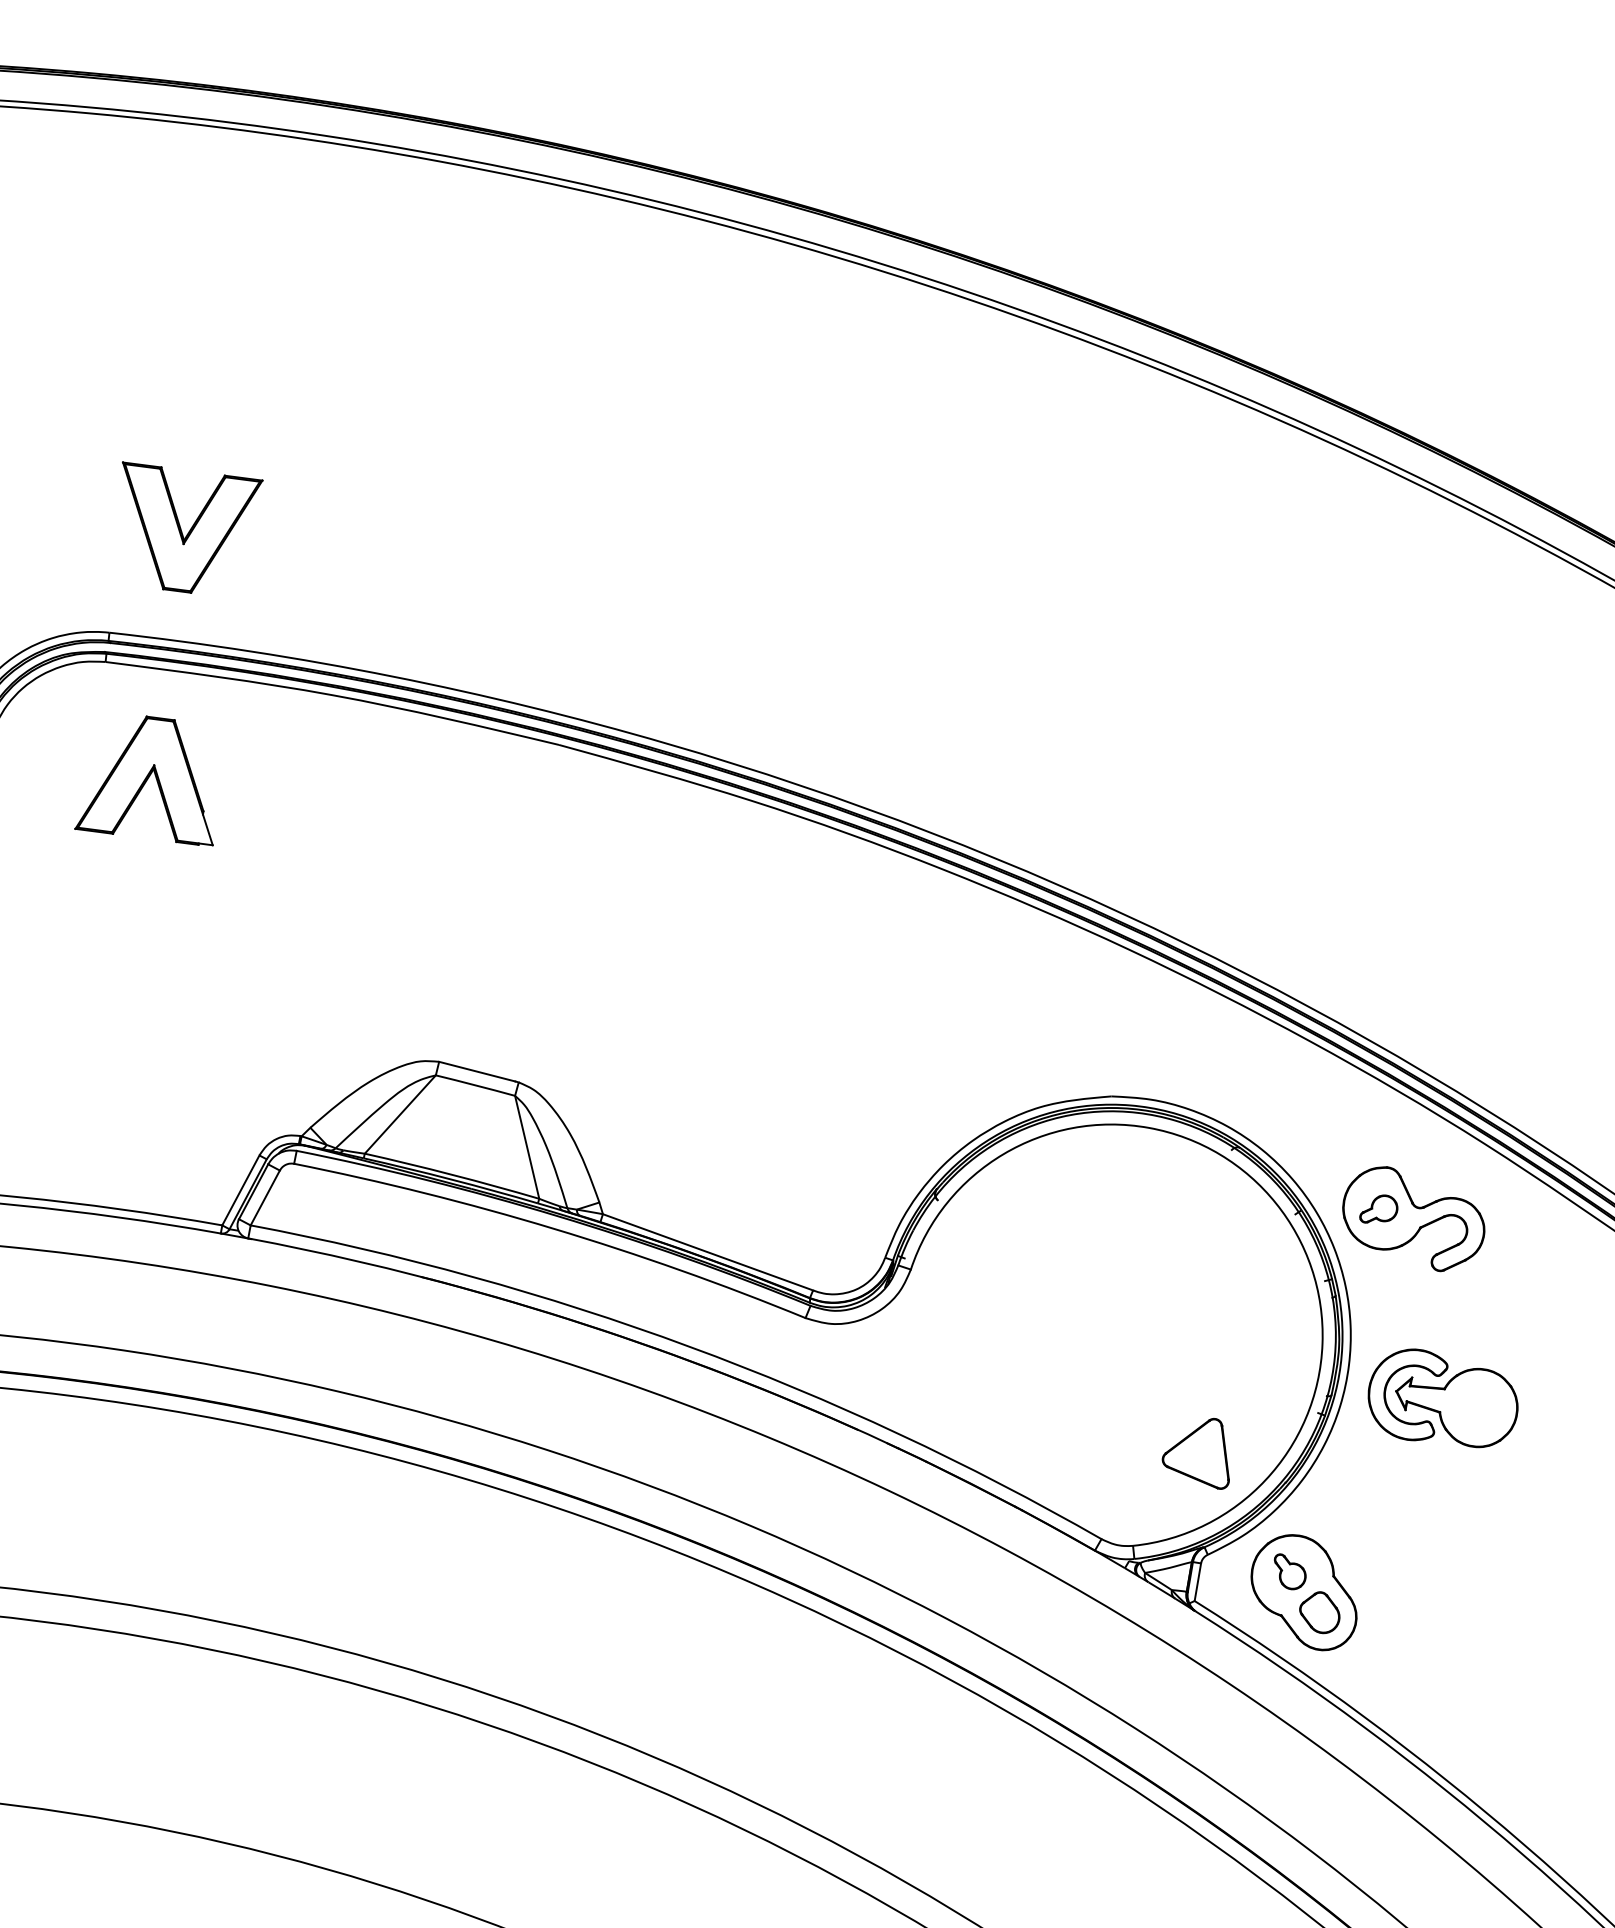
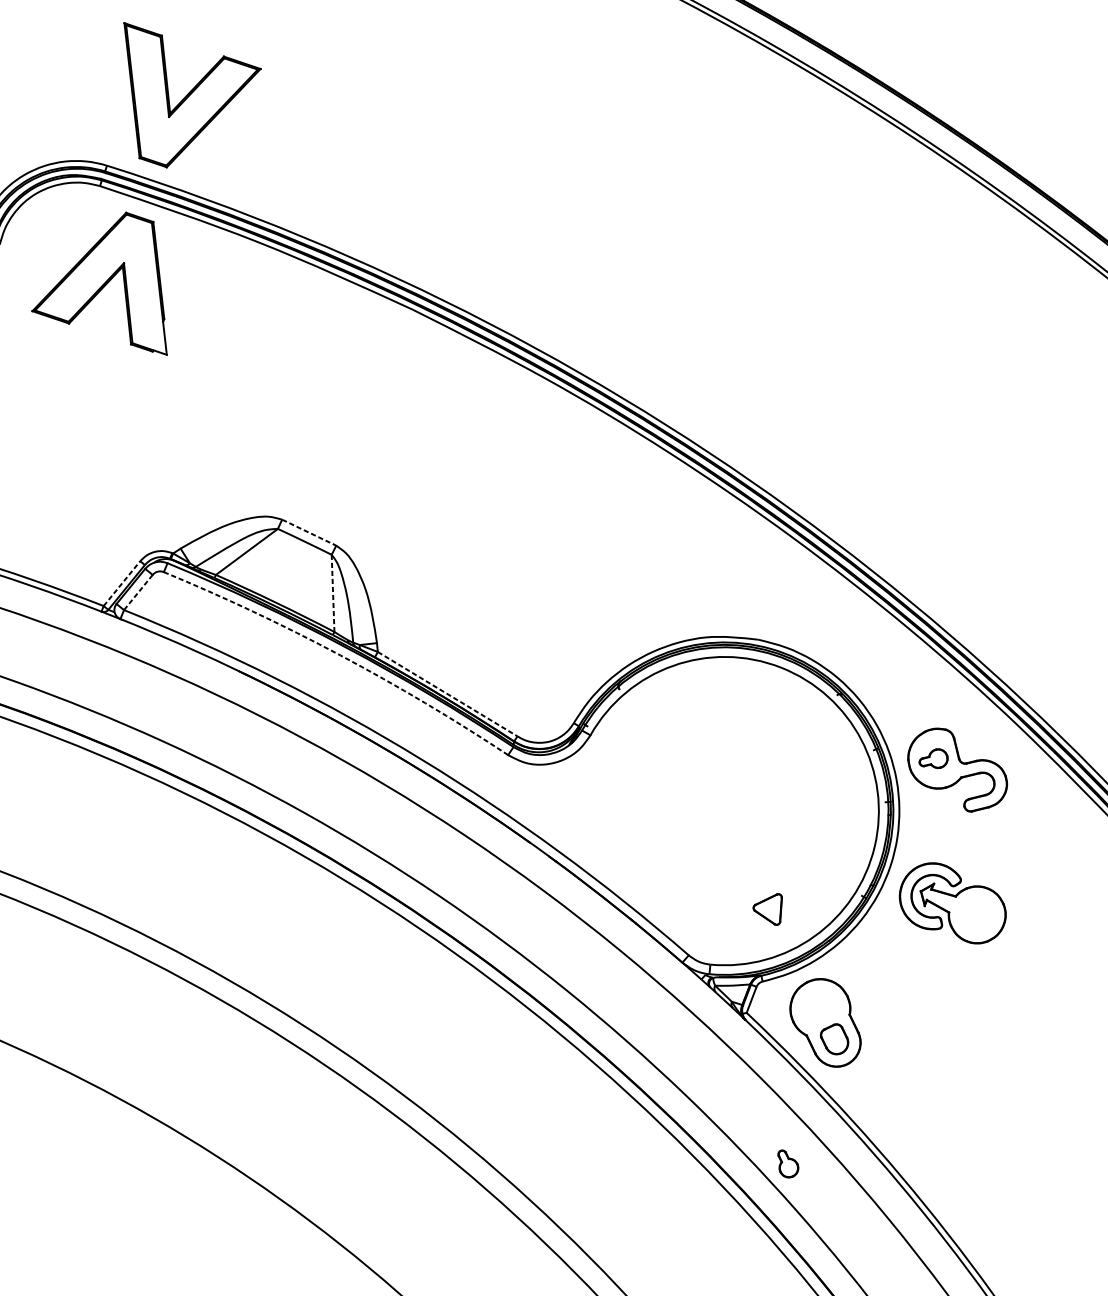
part: (192, 527) -> (181, 102), size x1.4
part: (143, 780) -> (110, 276), size x1.4
line: (477, 1071) -> (308, 532), solid -> dashed
line: (527, 1147) -> (333, 593), solid -> dashed
line: (240, 1190) -> (121, 583), solid -> dashed
line: (265, 1198) -> (138, 592), solid -> dashed
arc: (553, 1228) -> (340, 655), solid -> dashed
line: (708, 1252) -> (448, 694), solid -> dashed
part: (1195, 1453) -> (768, 907), size x0.6
part: (1289, 1571) -> (787, 1164), moved

